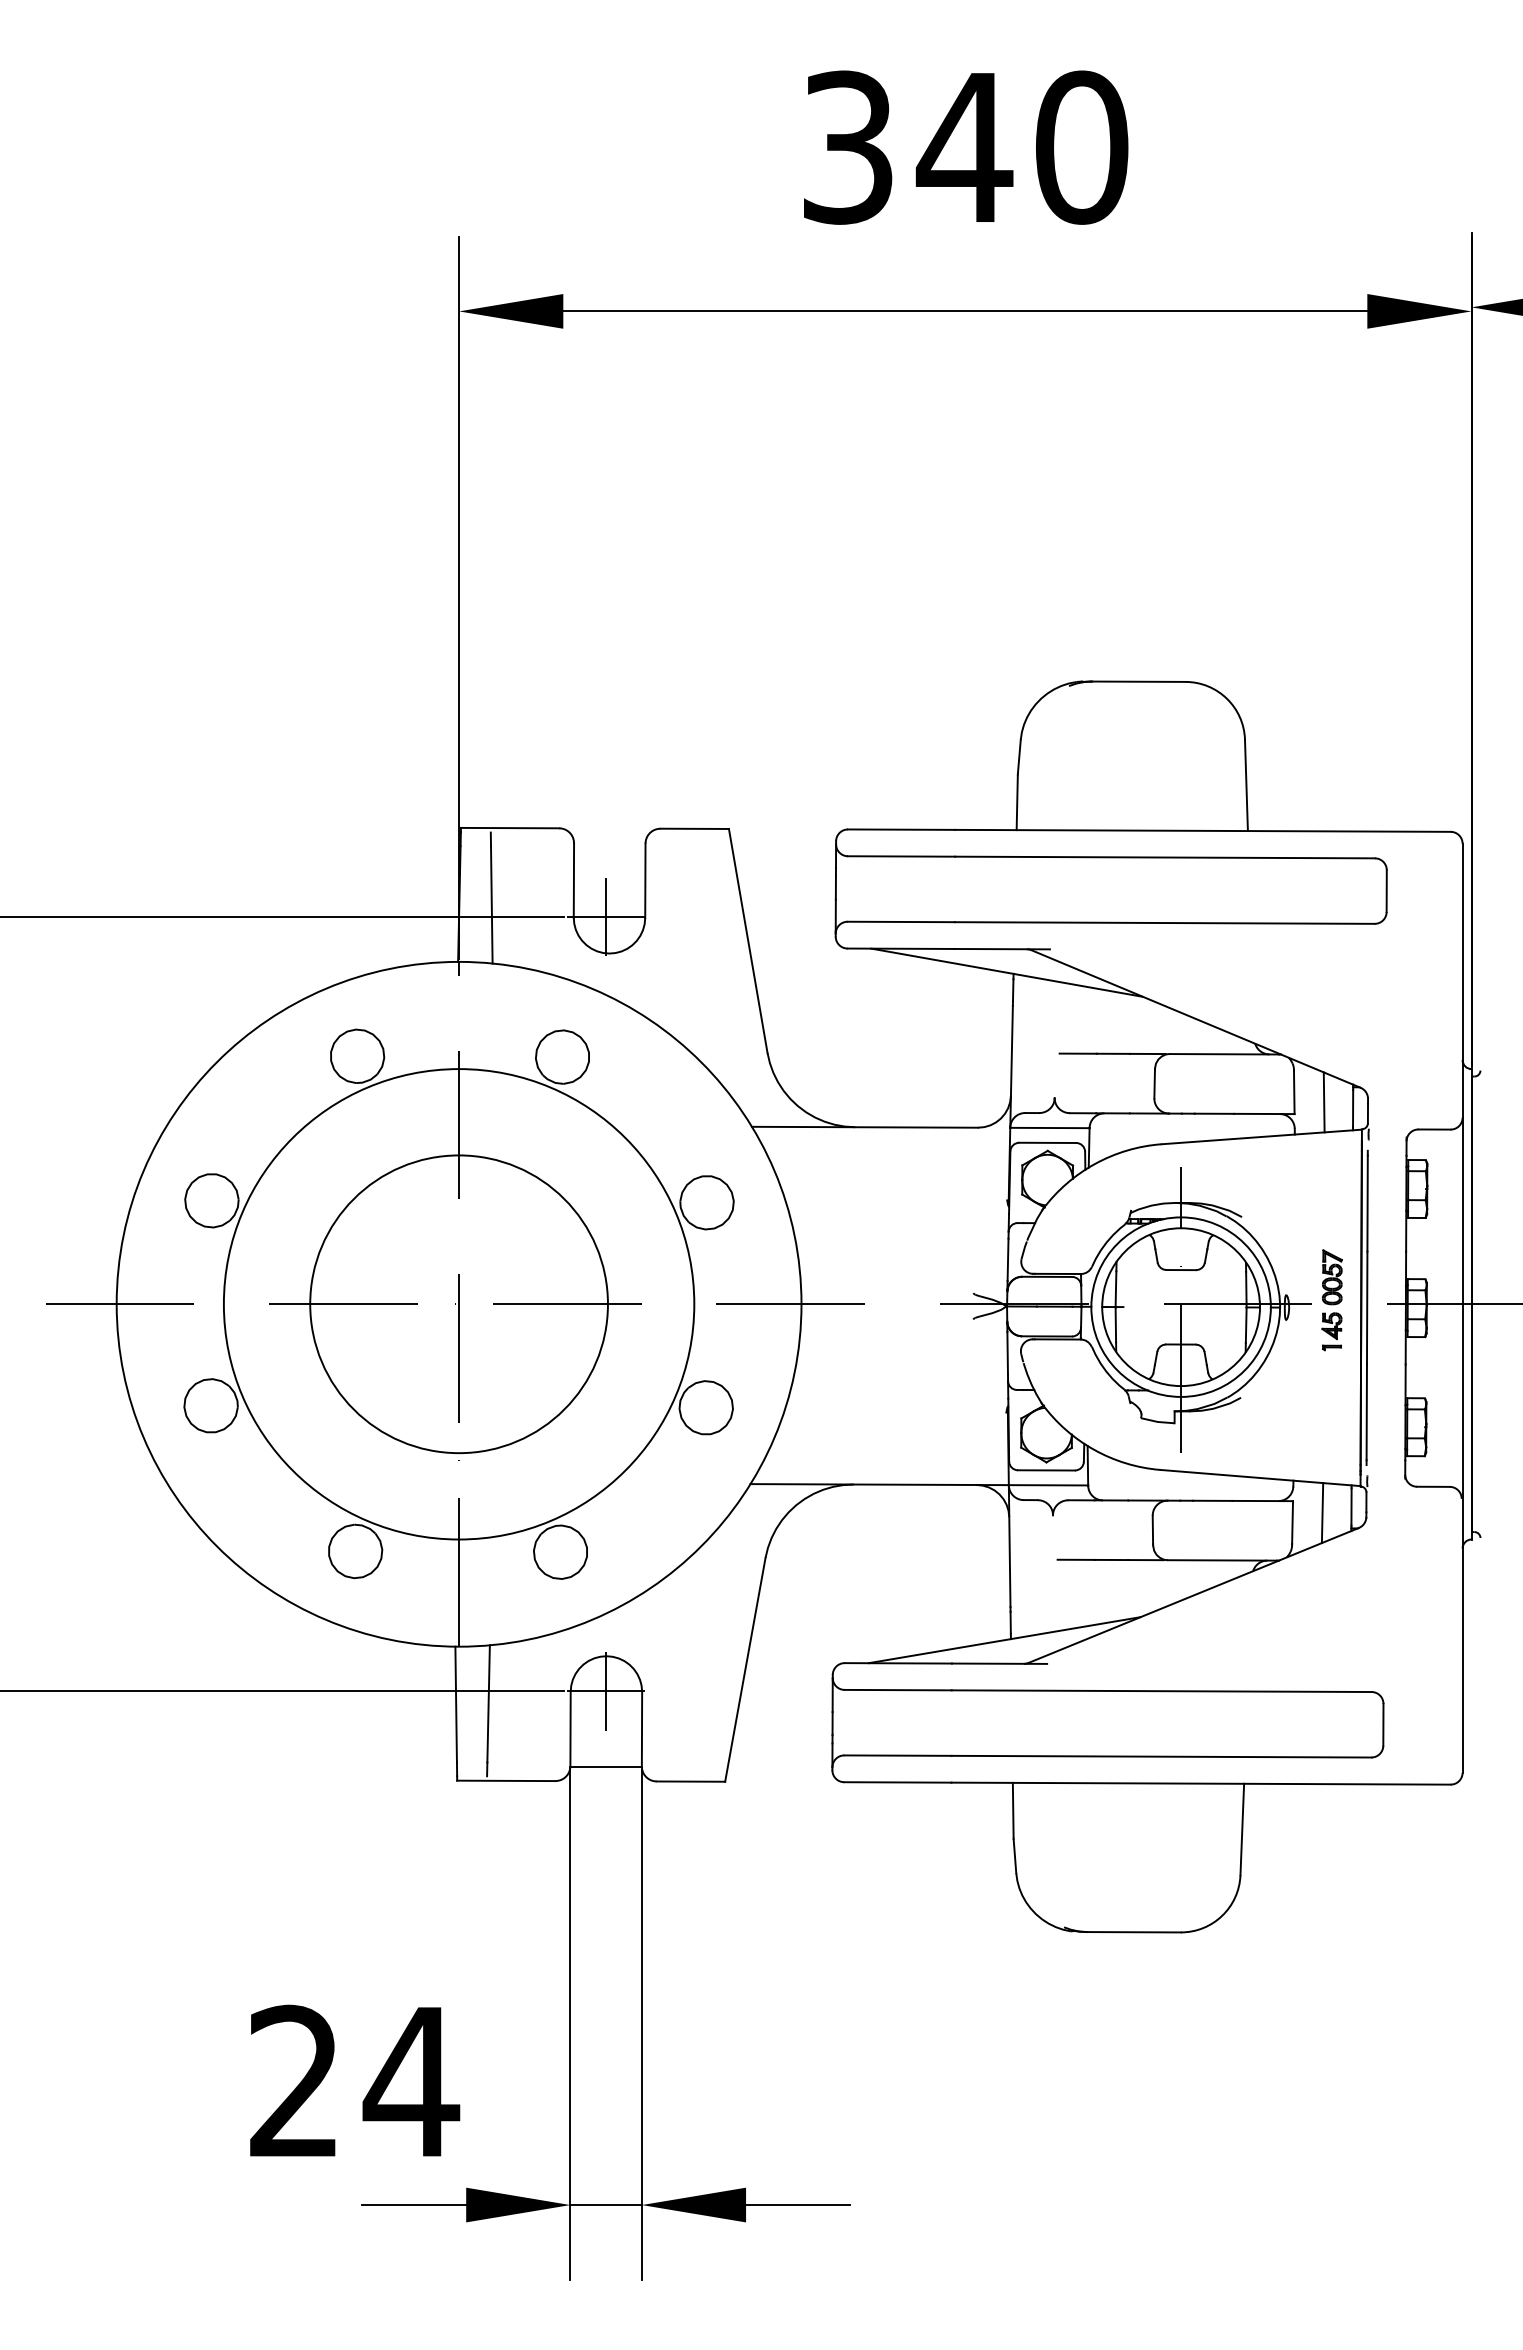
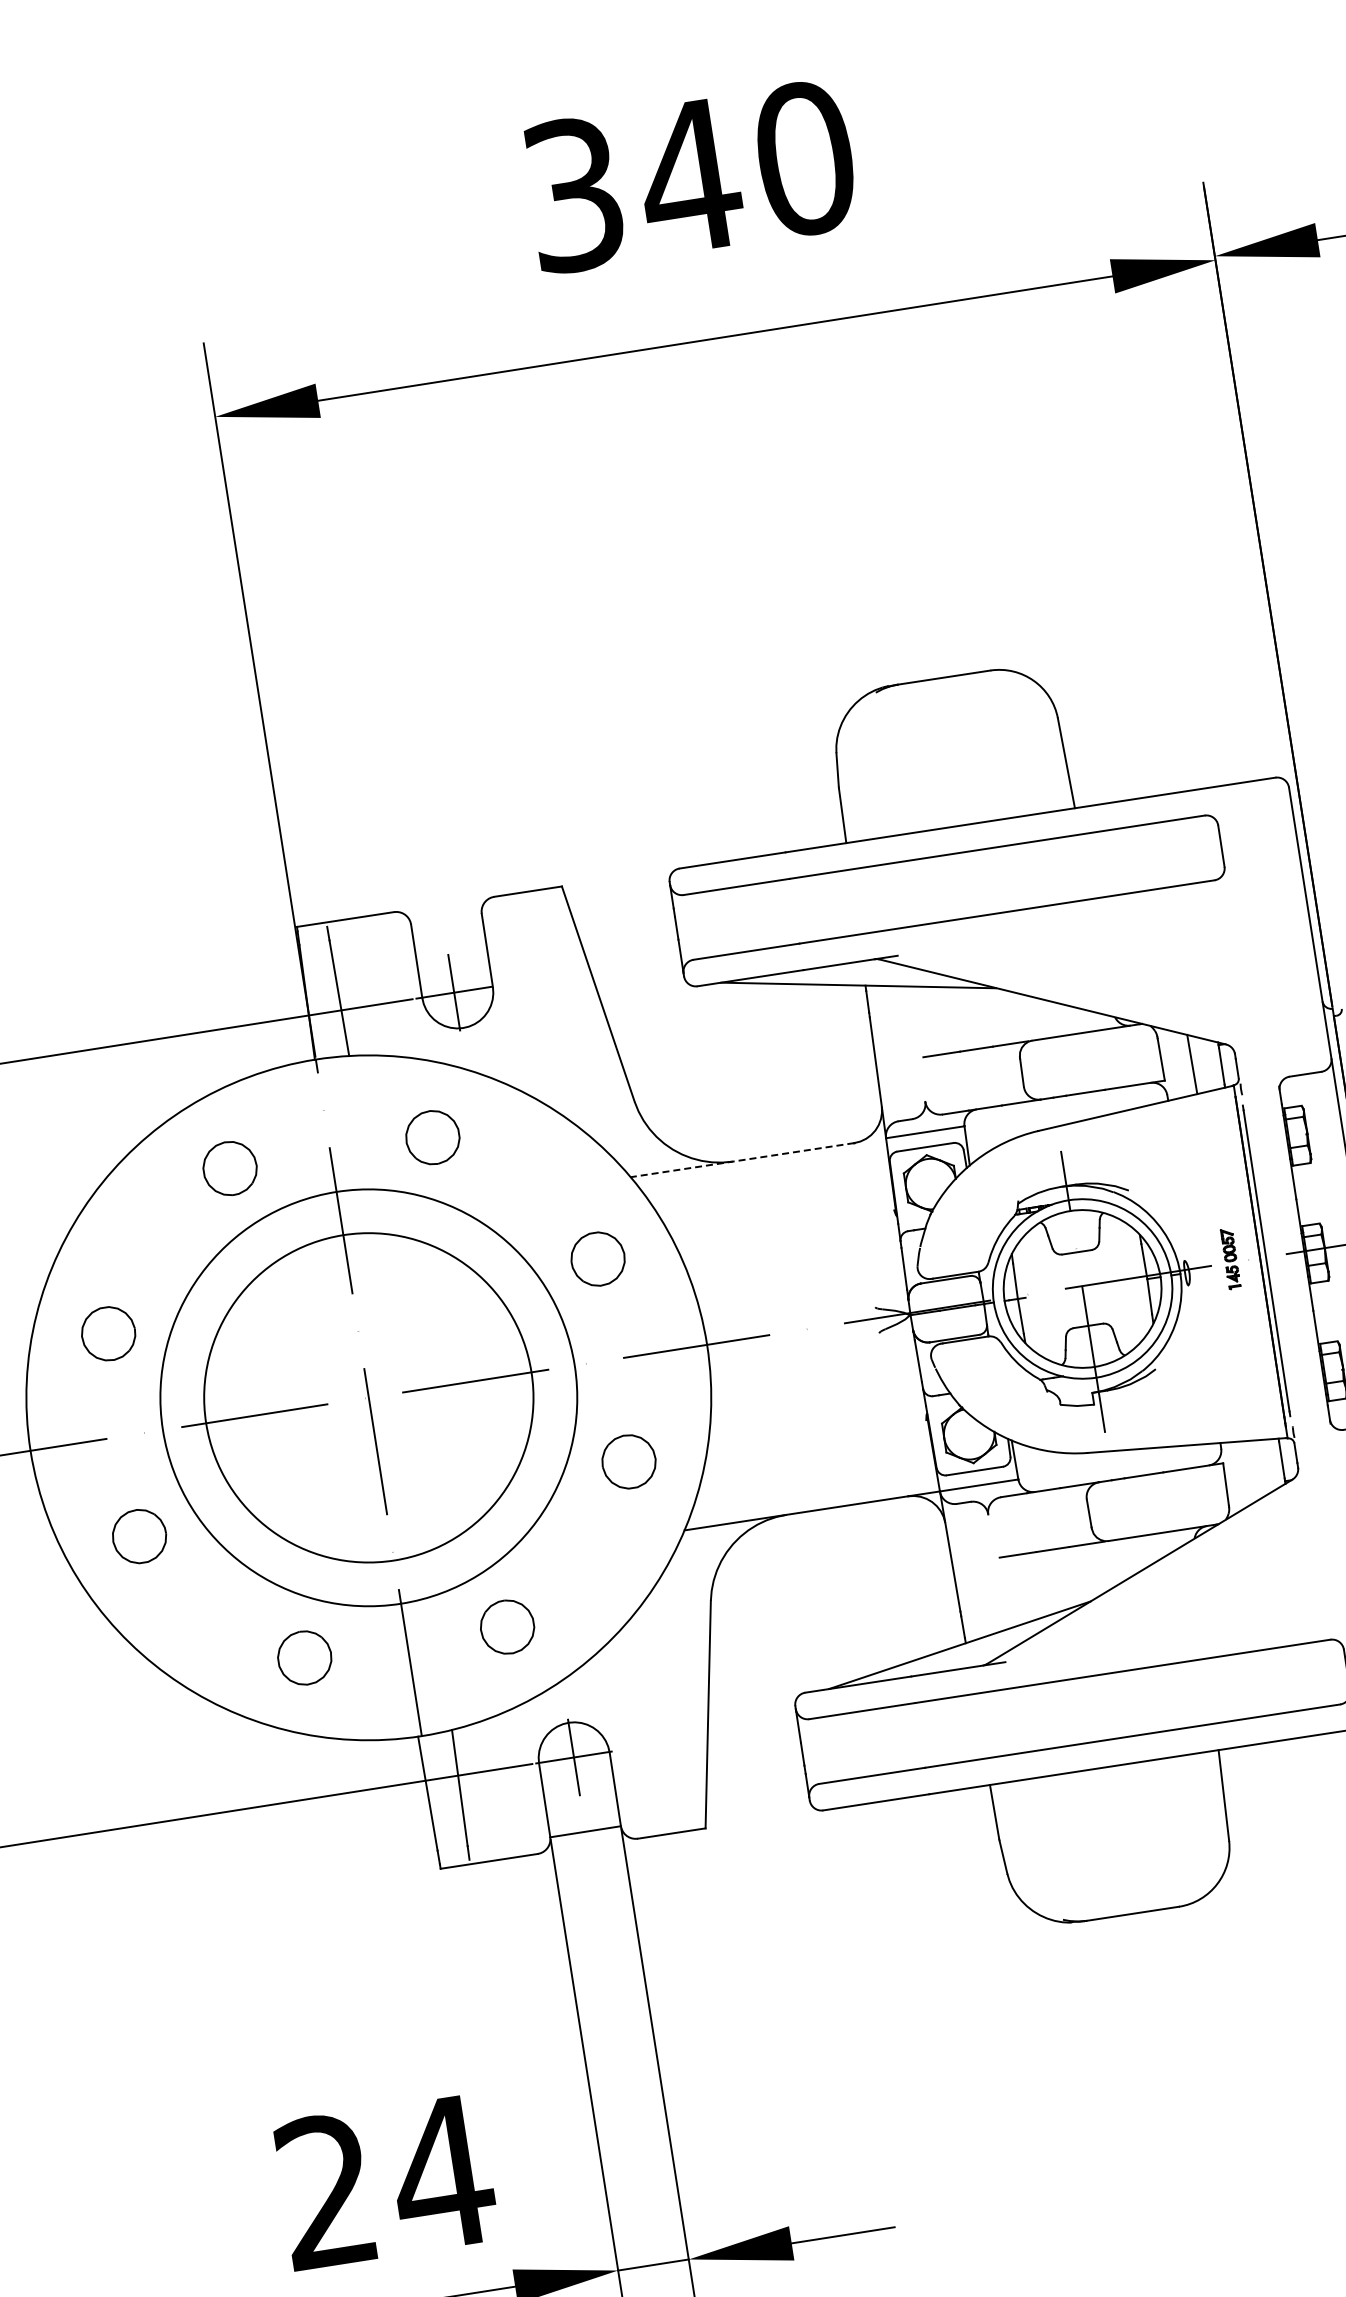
line: (864, 1127) -> (742, 1160), solid -> dashed
part: (1331, 1300) -> (1230, 1259), size x0.6
circle: (458, 1304) -> (368, 1398), size x0.7
circle: (458, 1304) -> (368, 1398), size x1.4
line: (1322, 1513) -> (1254, 1470), removed

